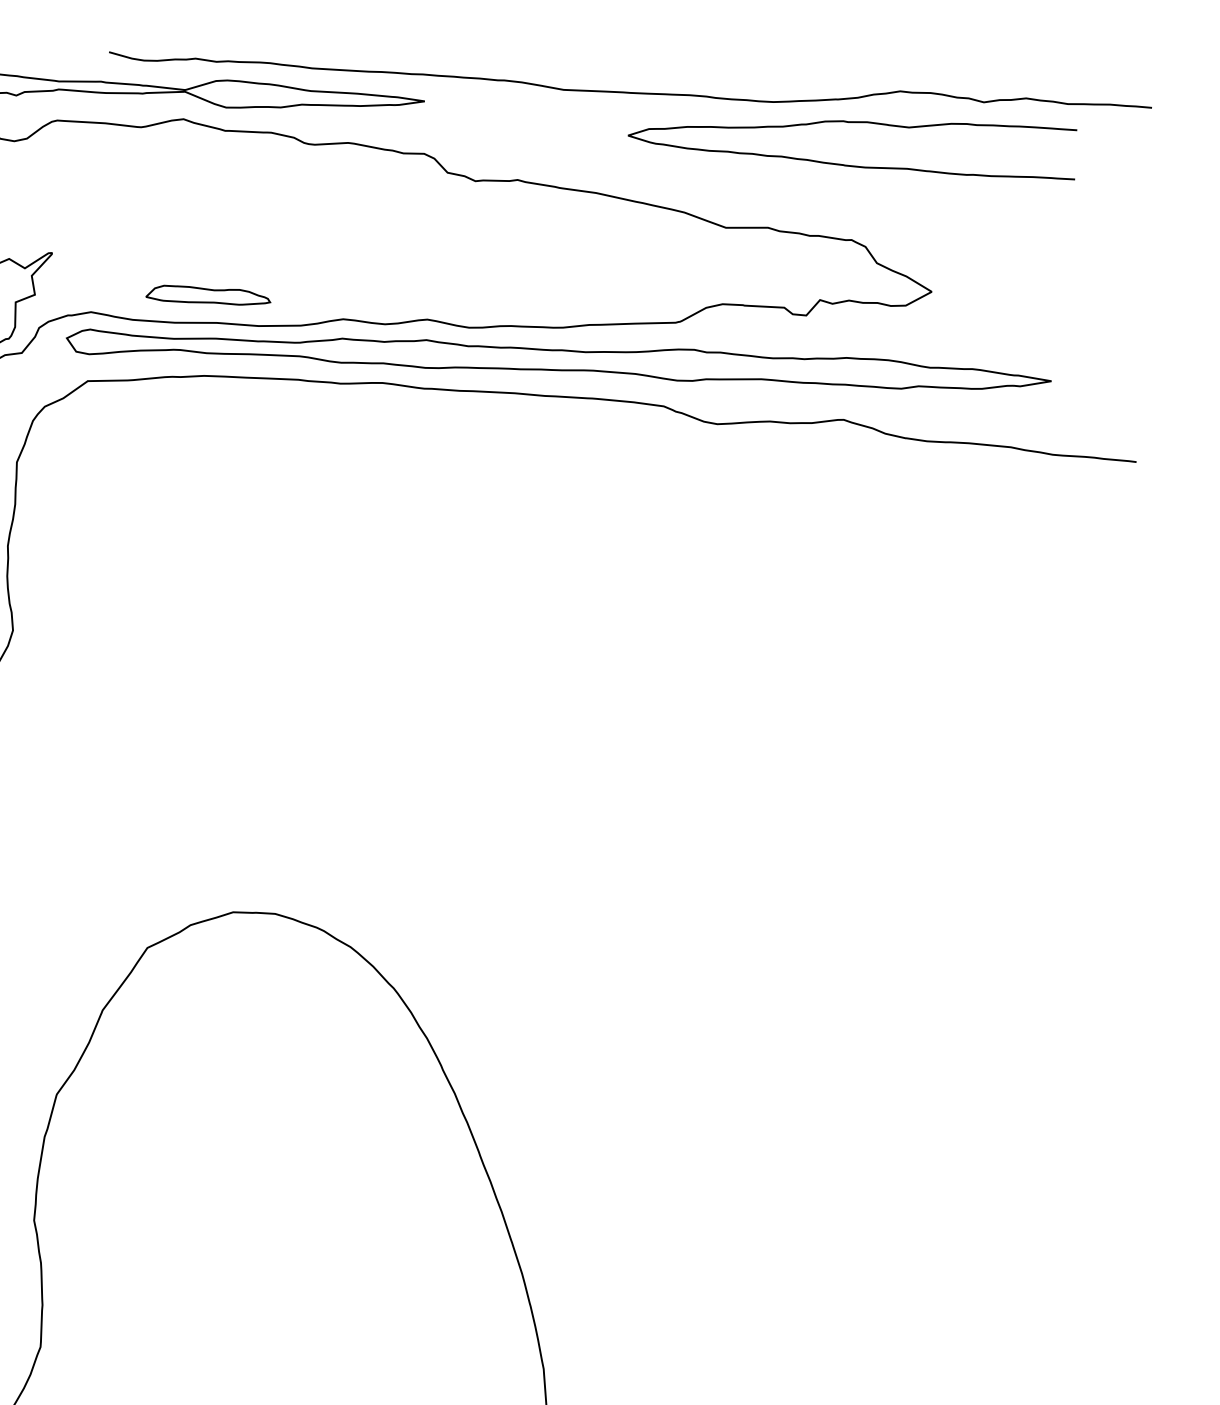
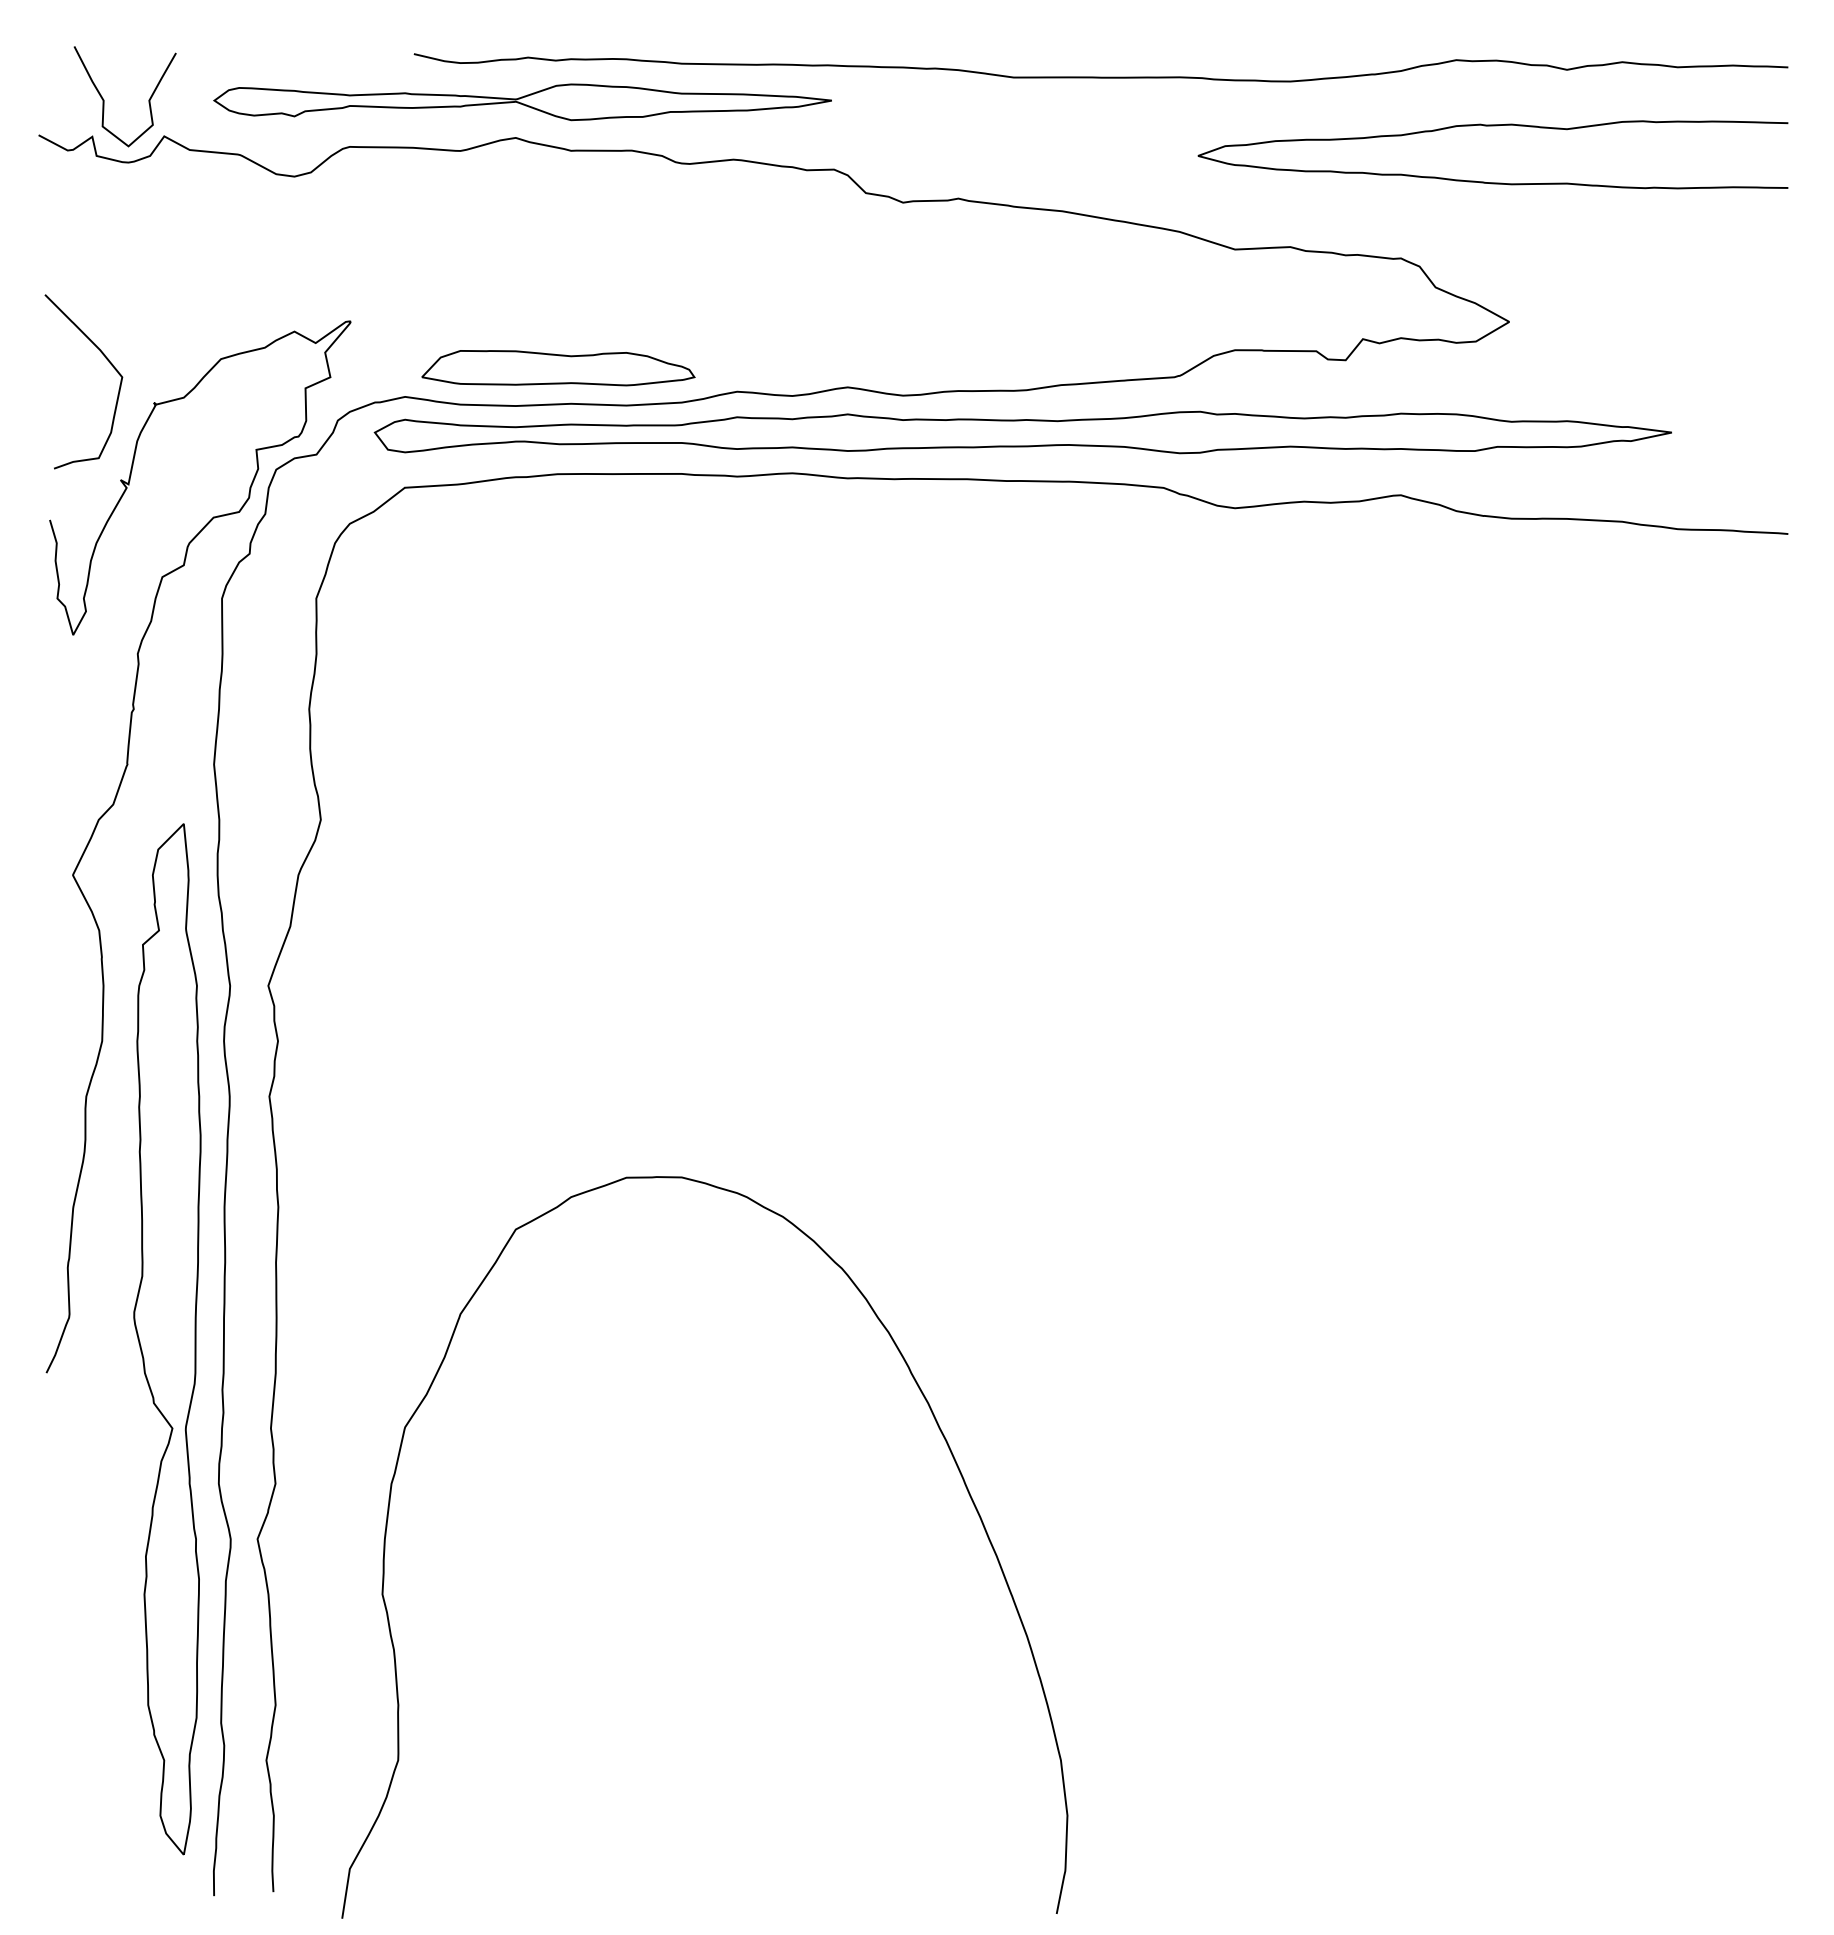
curve: (852, 122) -> (1492, 126), moved
part: (208, 295) -> (558, 368), size x1.67

